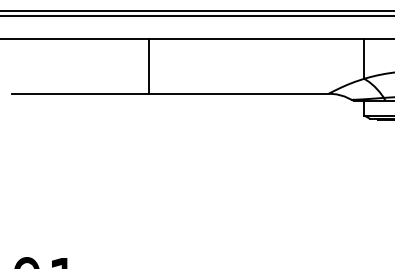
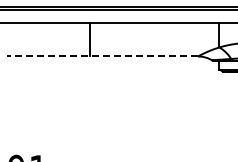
line: (170, 93) -> (102, 56), solid -> dashed

